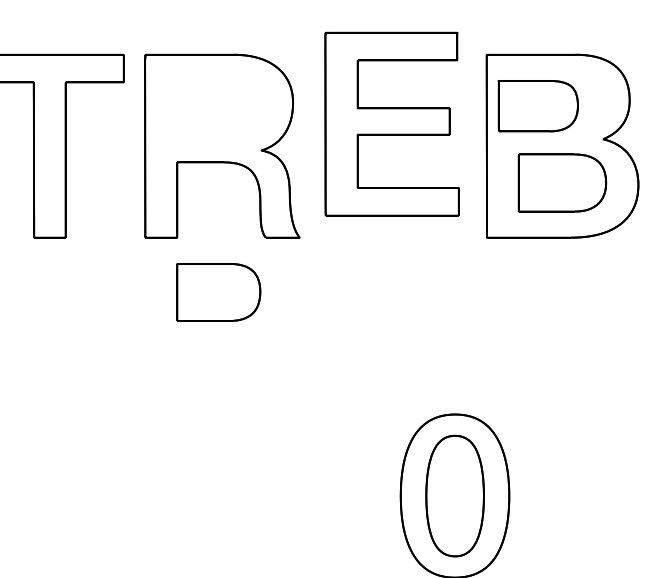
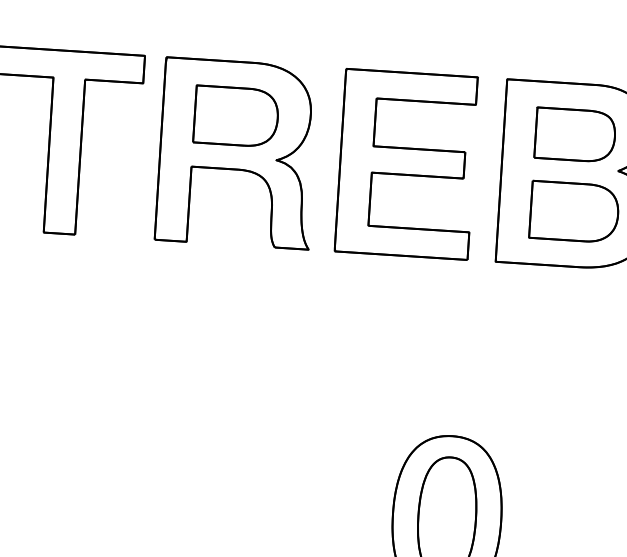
part: (537, 106) -> (574, 135), moved
part: (391, 123) -> (406, 163), moved
part: (218, 292) -> (236, 116), moved

